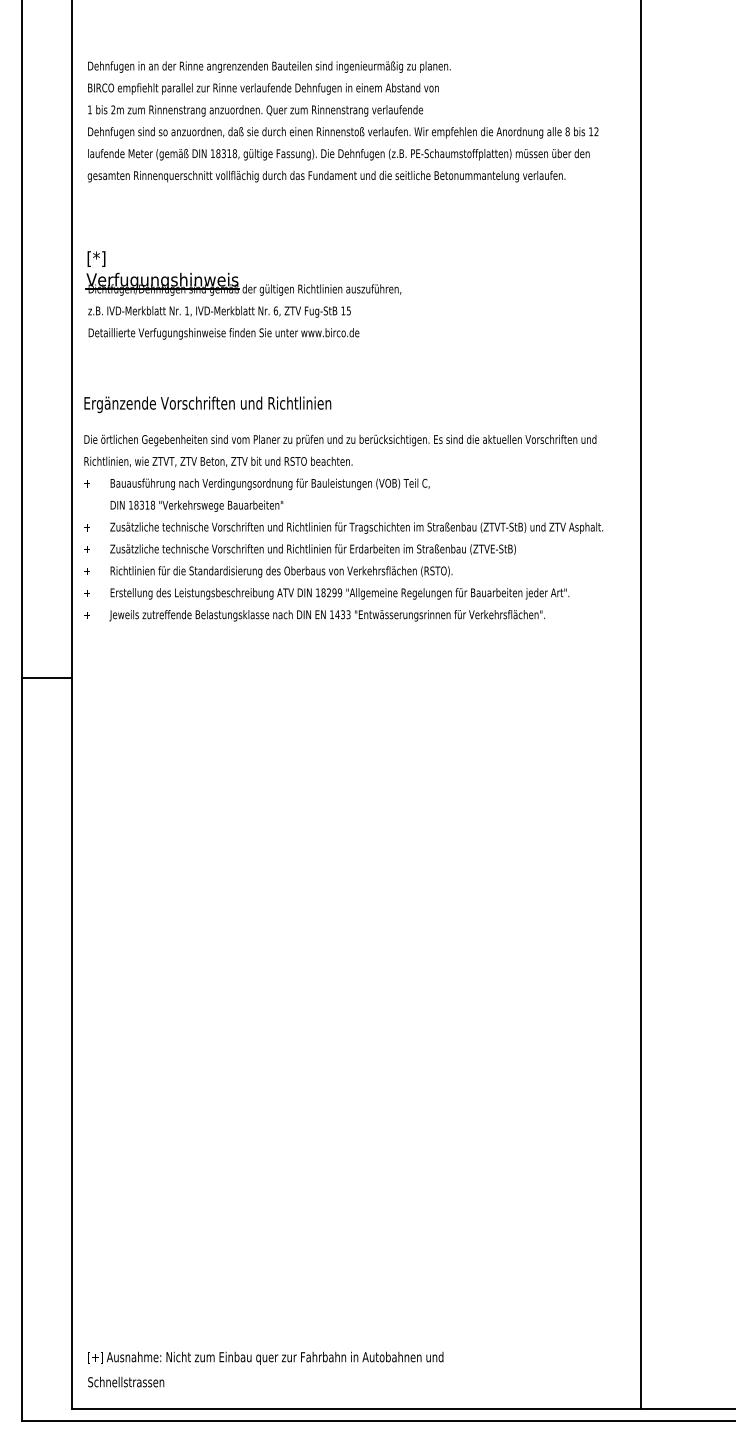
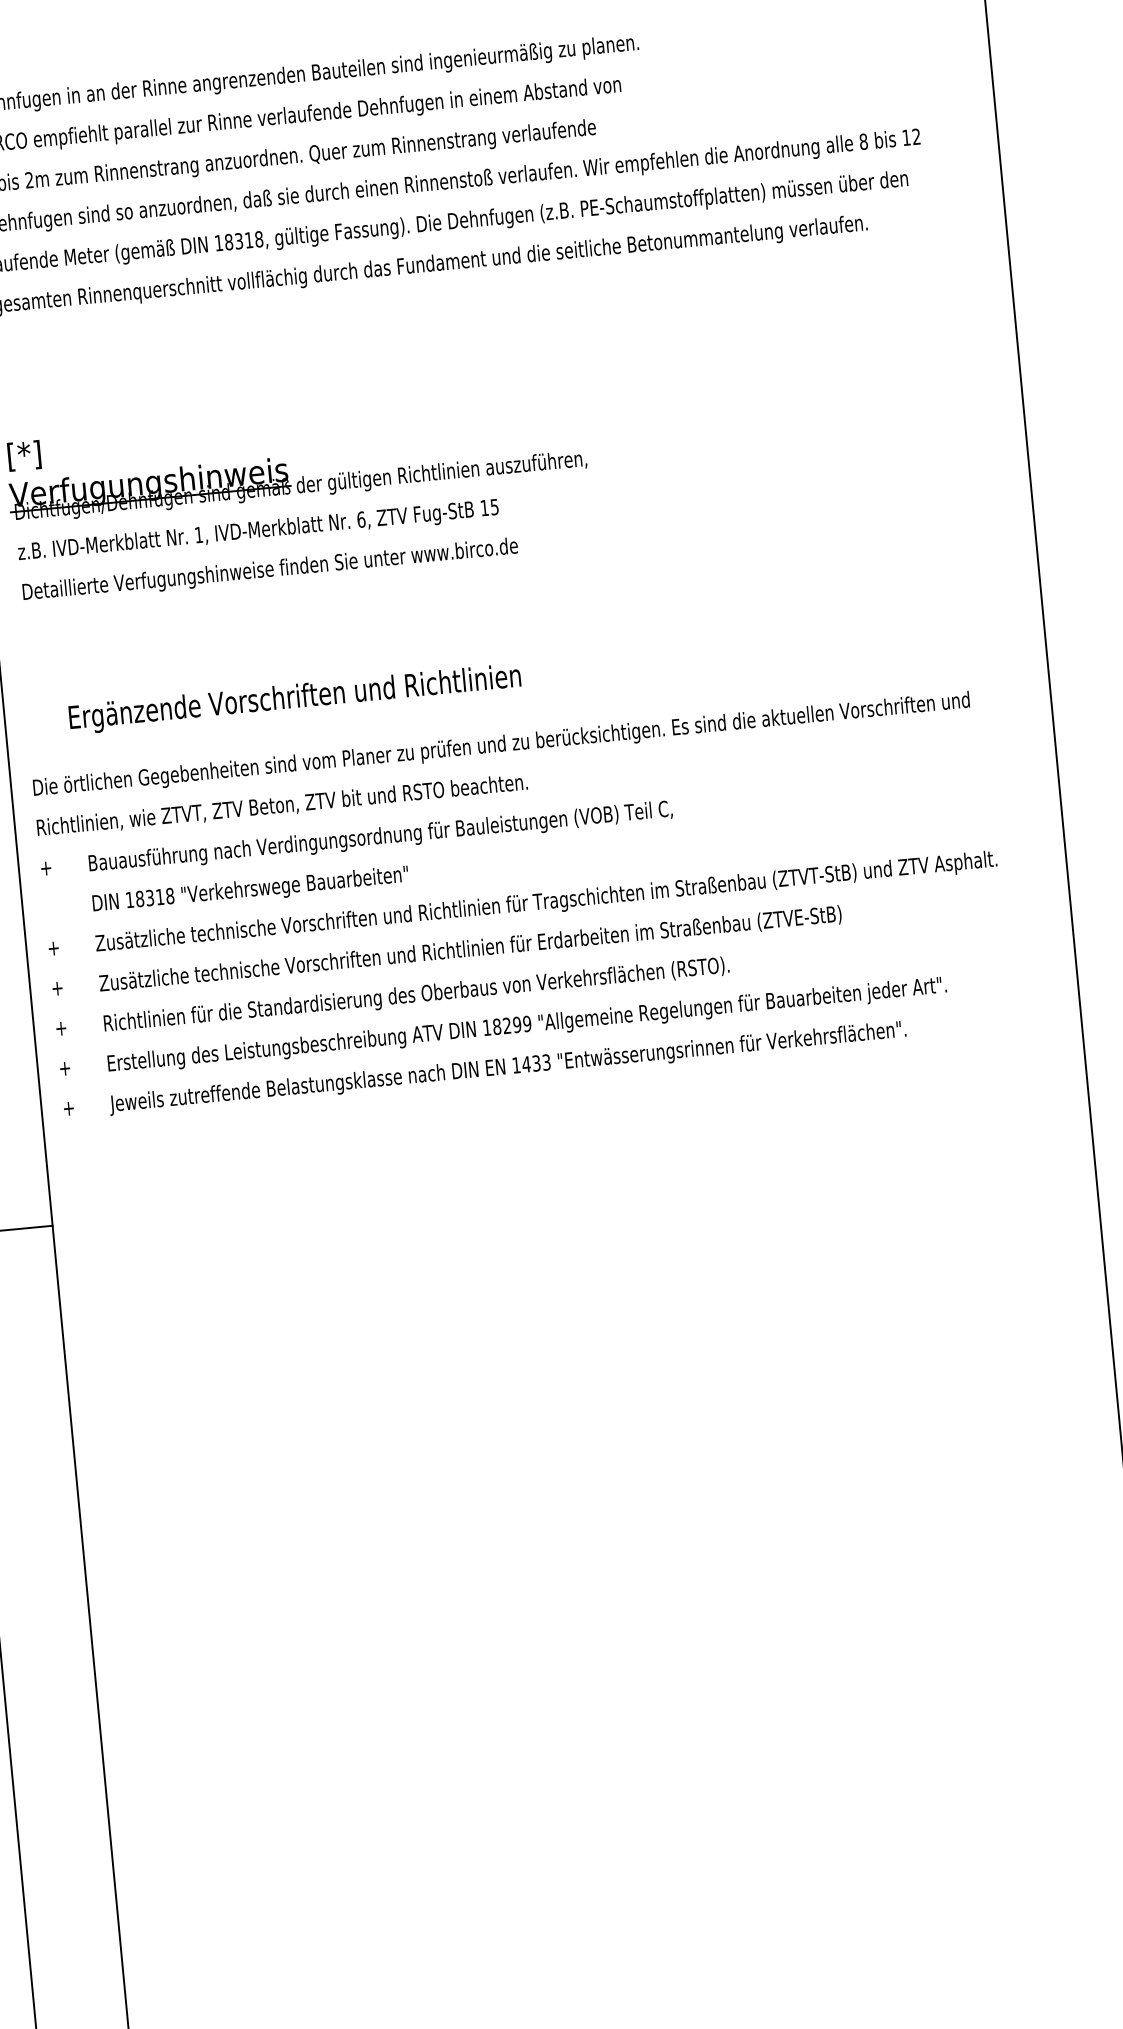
text: (207, 404) -> (294, 698), moved

